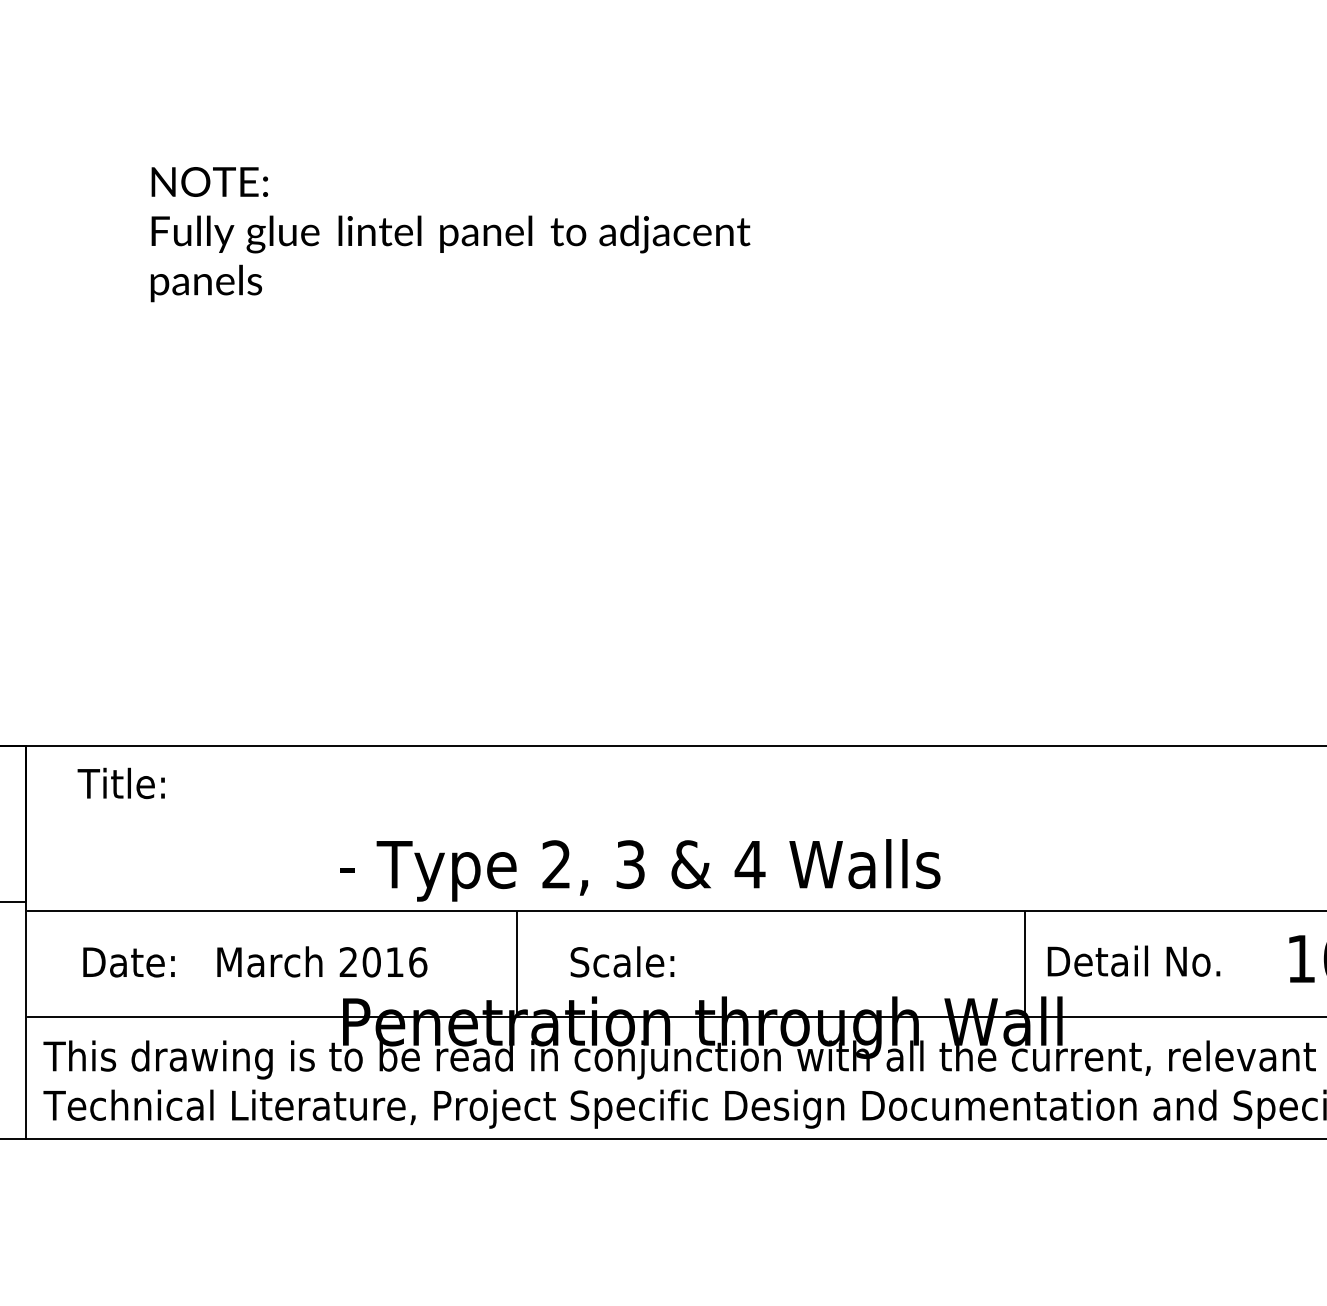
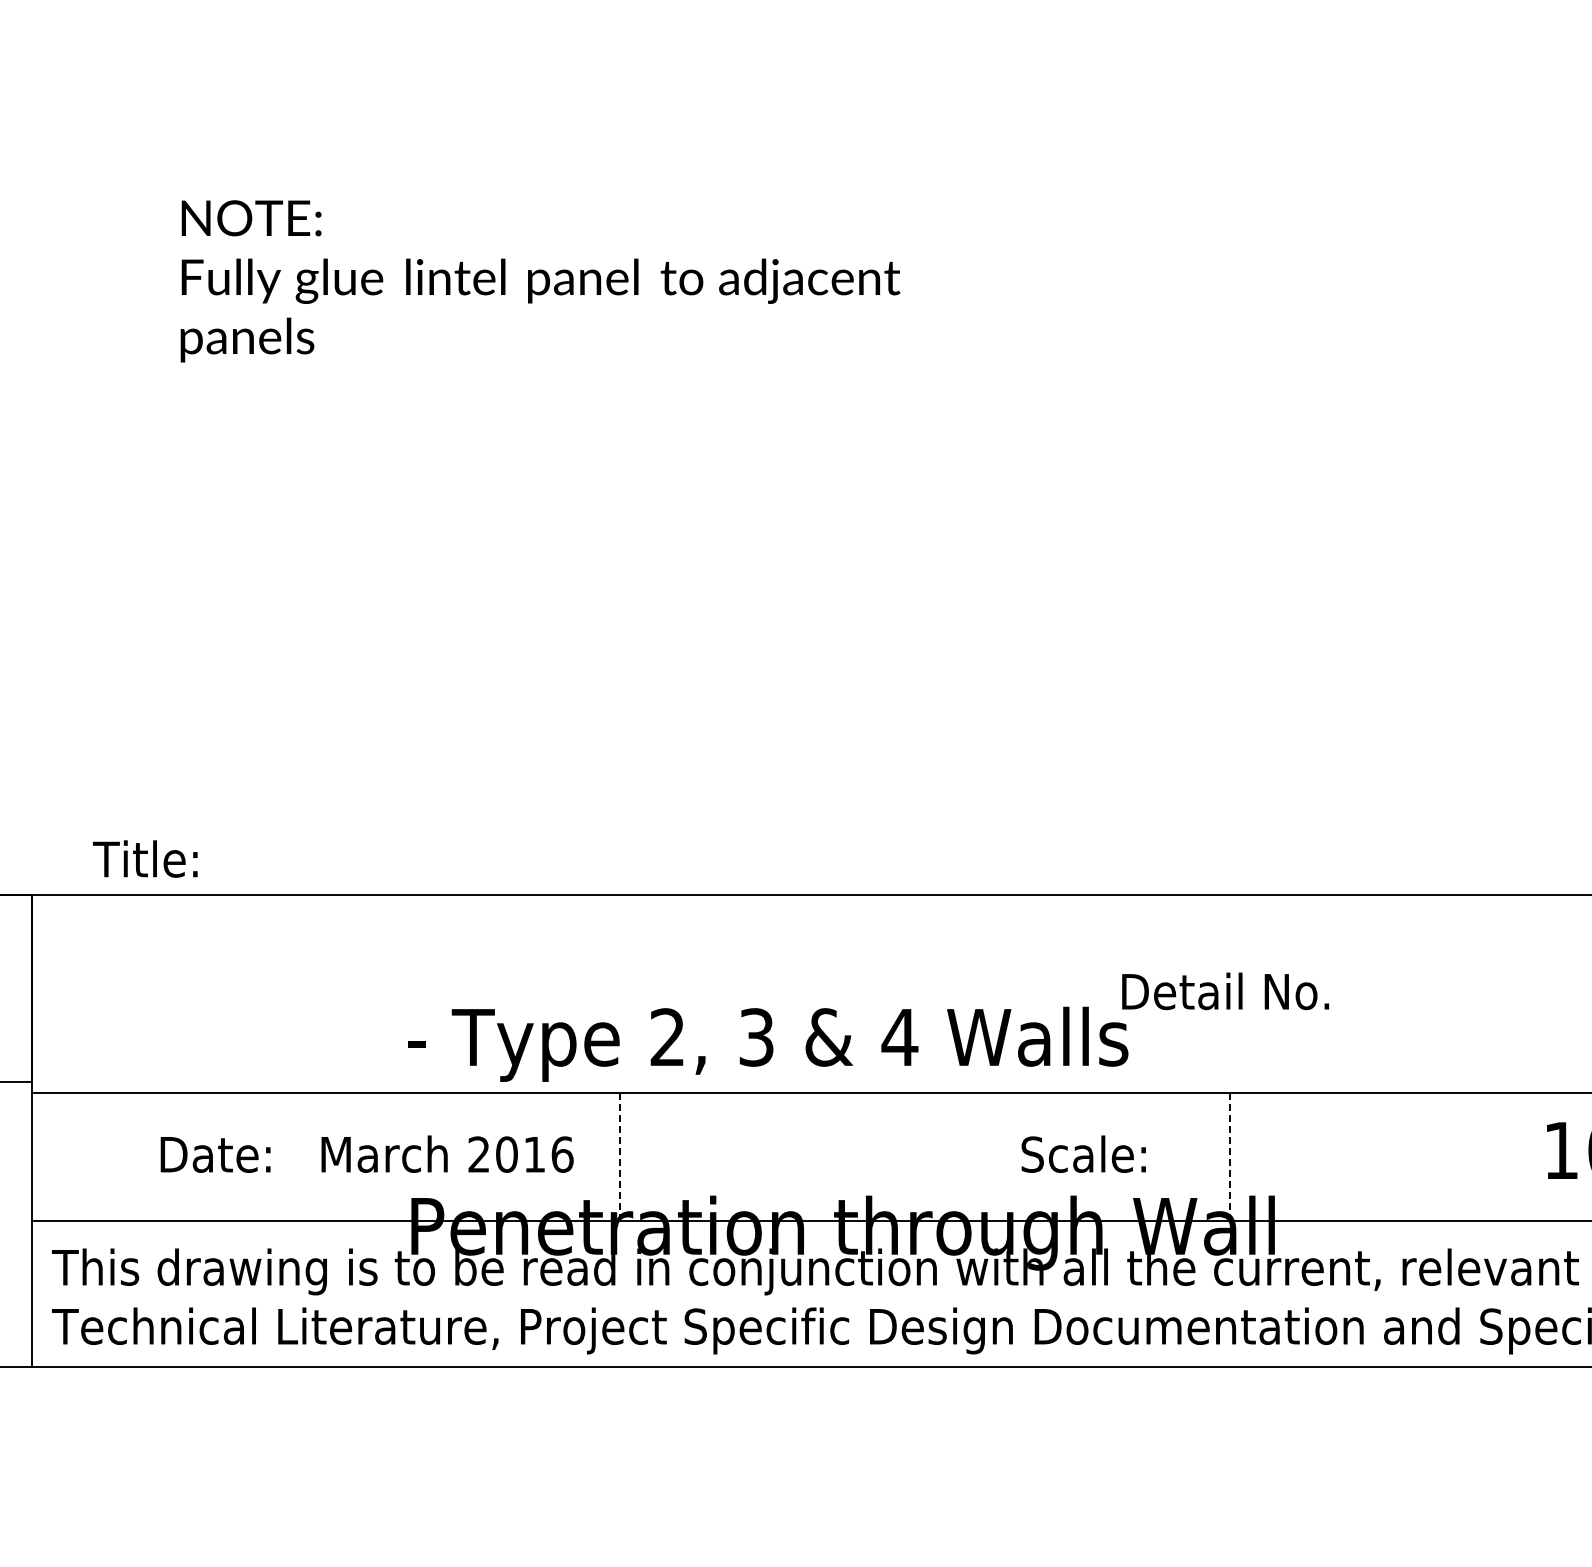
text: (121, 782) -> (145, 858), moved
text: (254, 961) -> (366, 1153), moved
text: (622, 961) -> (1083, 1153), moved
text: (1133, 961) -> (1225, 991), moved
line: (517, 963) -> (620, 1156), solid -> dashed
line: (1024, 963) -> (1229, 1156), solid -> dashed

